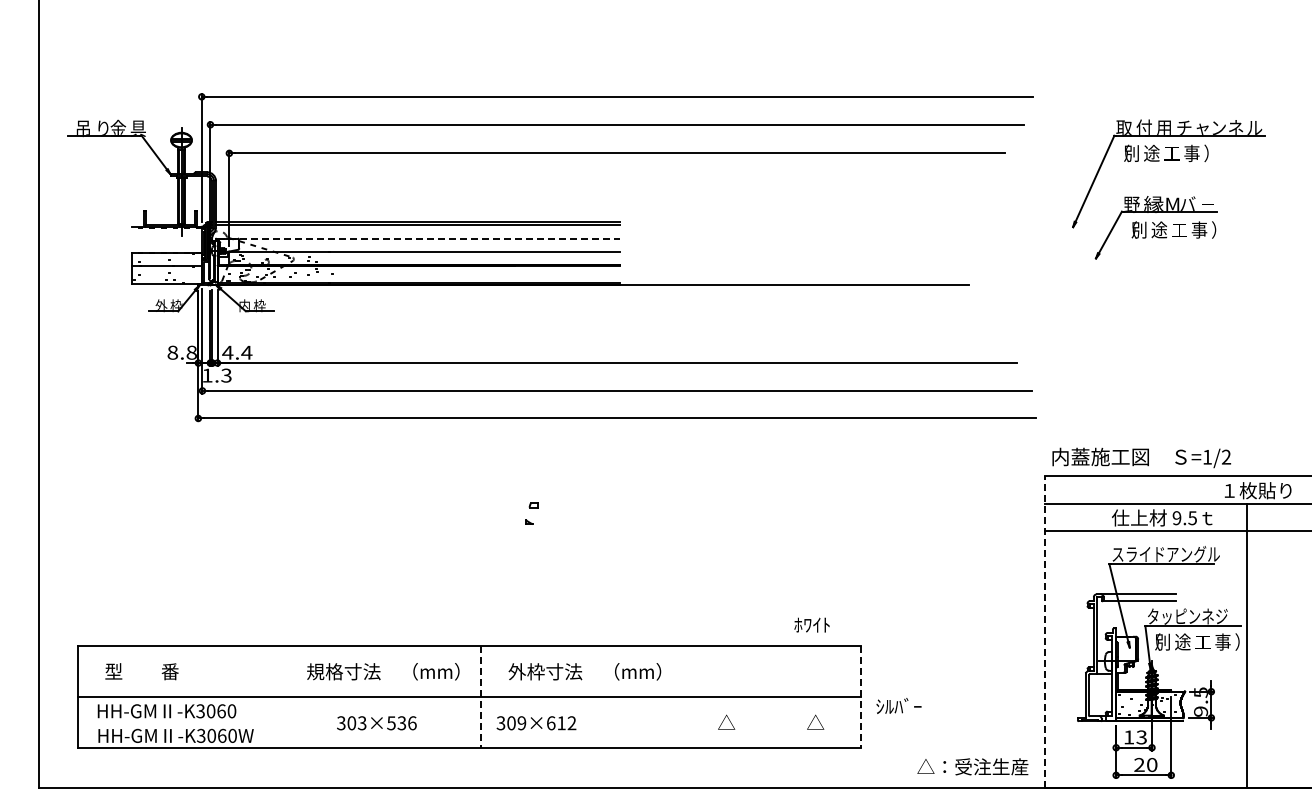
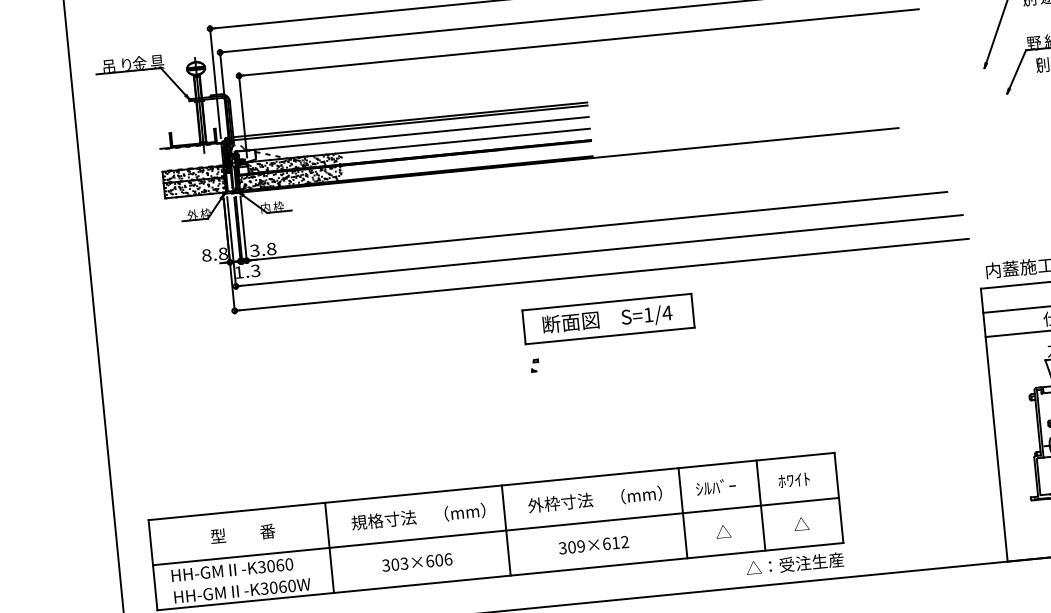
line: (419, 238) -> (412, 134), dashed -> solid
text: (237, 352) -> (263, 249), 4.4 -> 3.8
part: (620, 469) -> (608, 319), added
part: (531, 513) -> (534, 365), size x0.62
text: (811, 624) -> (793, 479), moved
line: (1044, 631) -> (994, 424), dashed -> solid
text: (141, 671) -> (242, 533), moved
line: (279, 696) -> (329, 547), added
line: (682, 696) -> (682, 512), added
line: (771, 696) -> (760, 505), added
line: (481, 697) -> (506, 530), dashed -> solid
line: (860, 697) -> (838, 498), dashed -> solid
text: (898, 705) -> (715, 486), moved
text: (396, 723) -> (434, 561), 303×536 -> 303×606
text: (536, 723) -> (593, 545), moved
text: (972, 766) -> (794, 563), moved

